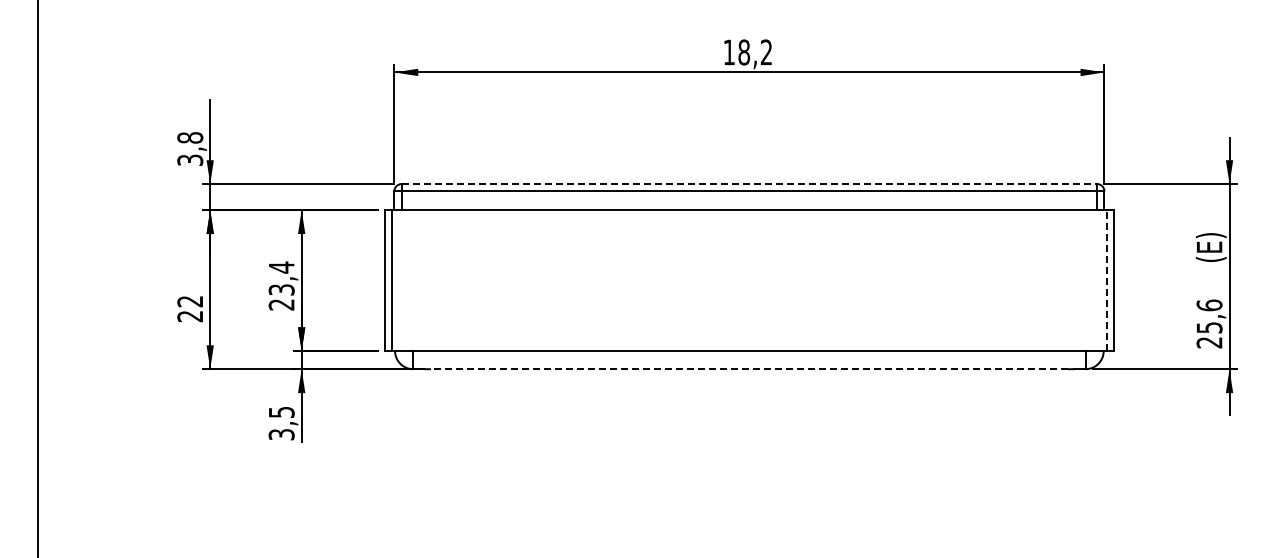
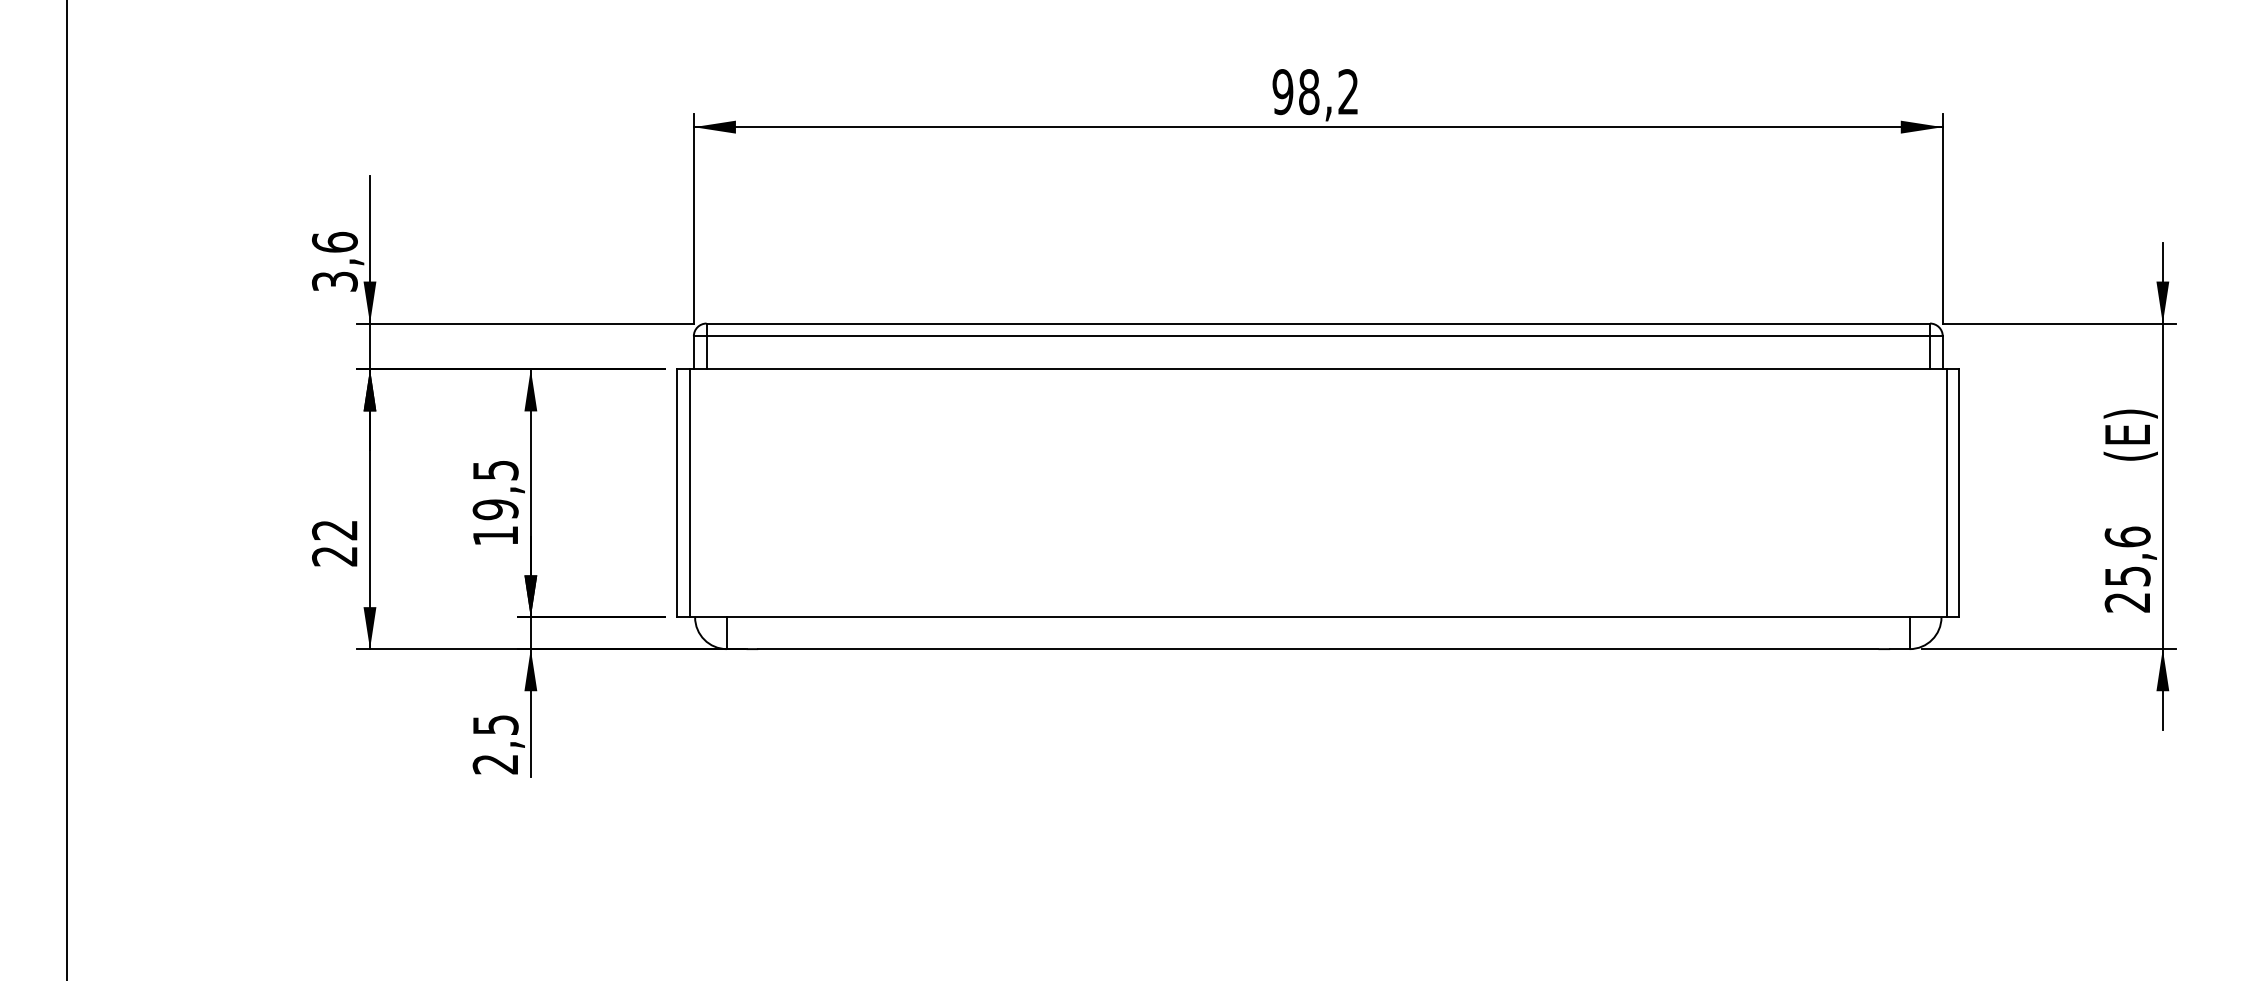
text: (729, 52) -> (1283, 92), 18,2 -> 98,2
text: (190, 137) -> (335, 241), 3,8 -> 3,6
line: (749, 184) -> (1318, 324), dashed -> solid
line: (1106, 280) -> (1946, 493), dashed -> solid
text: (281, 285) -> (495, 501), 23,4 -> 19,5
line: (748, 369) -> (1316, 649), dashed -> solid
text: (281, 434) -> (495, 764), 3,5 -> 2,5

